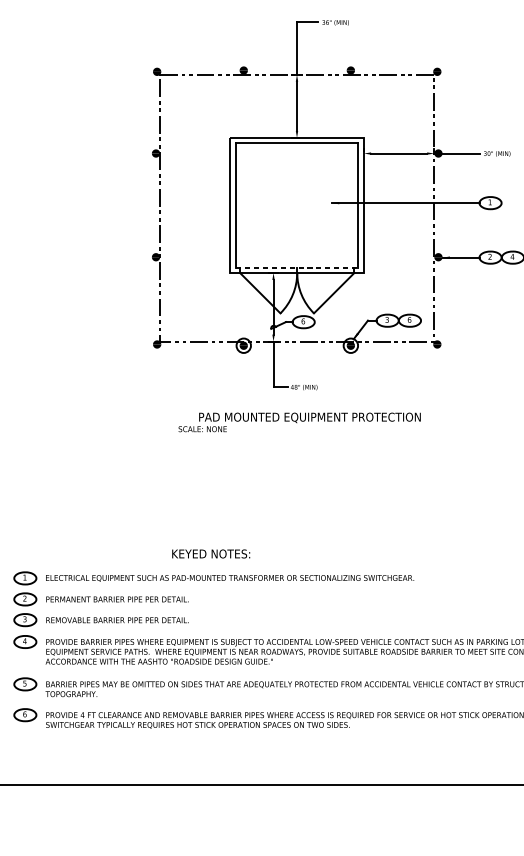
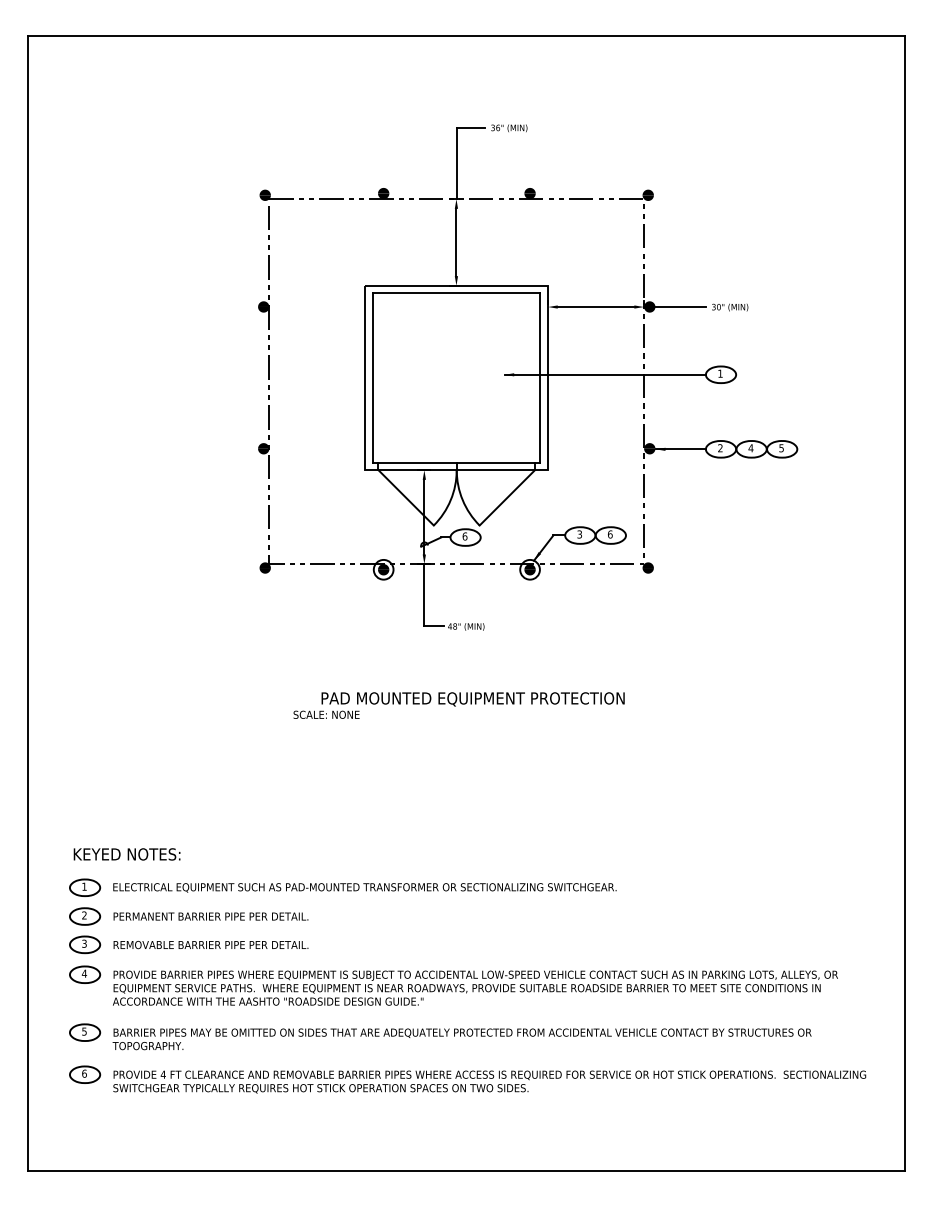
line: (297, 268) -> (457, 463), dashed -> solid
text: (299, 422) -> (458, 705), moved
text: (210, 554) -> (126, 854), moved

